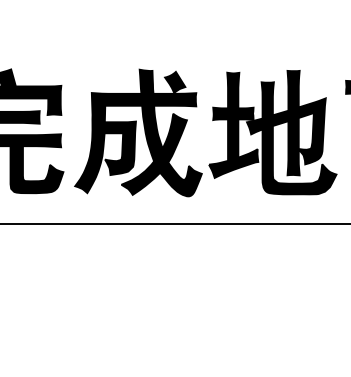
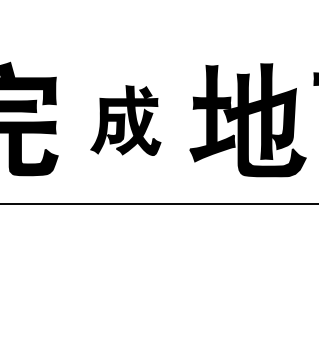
part: (138, 132) -> (125, 120), size x0.6

